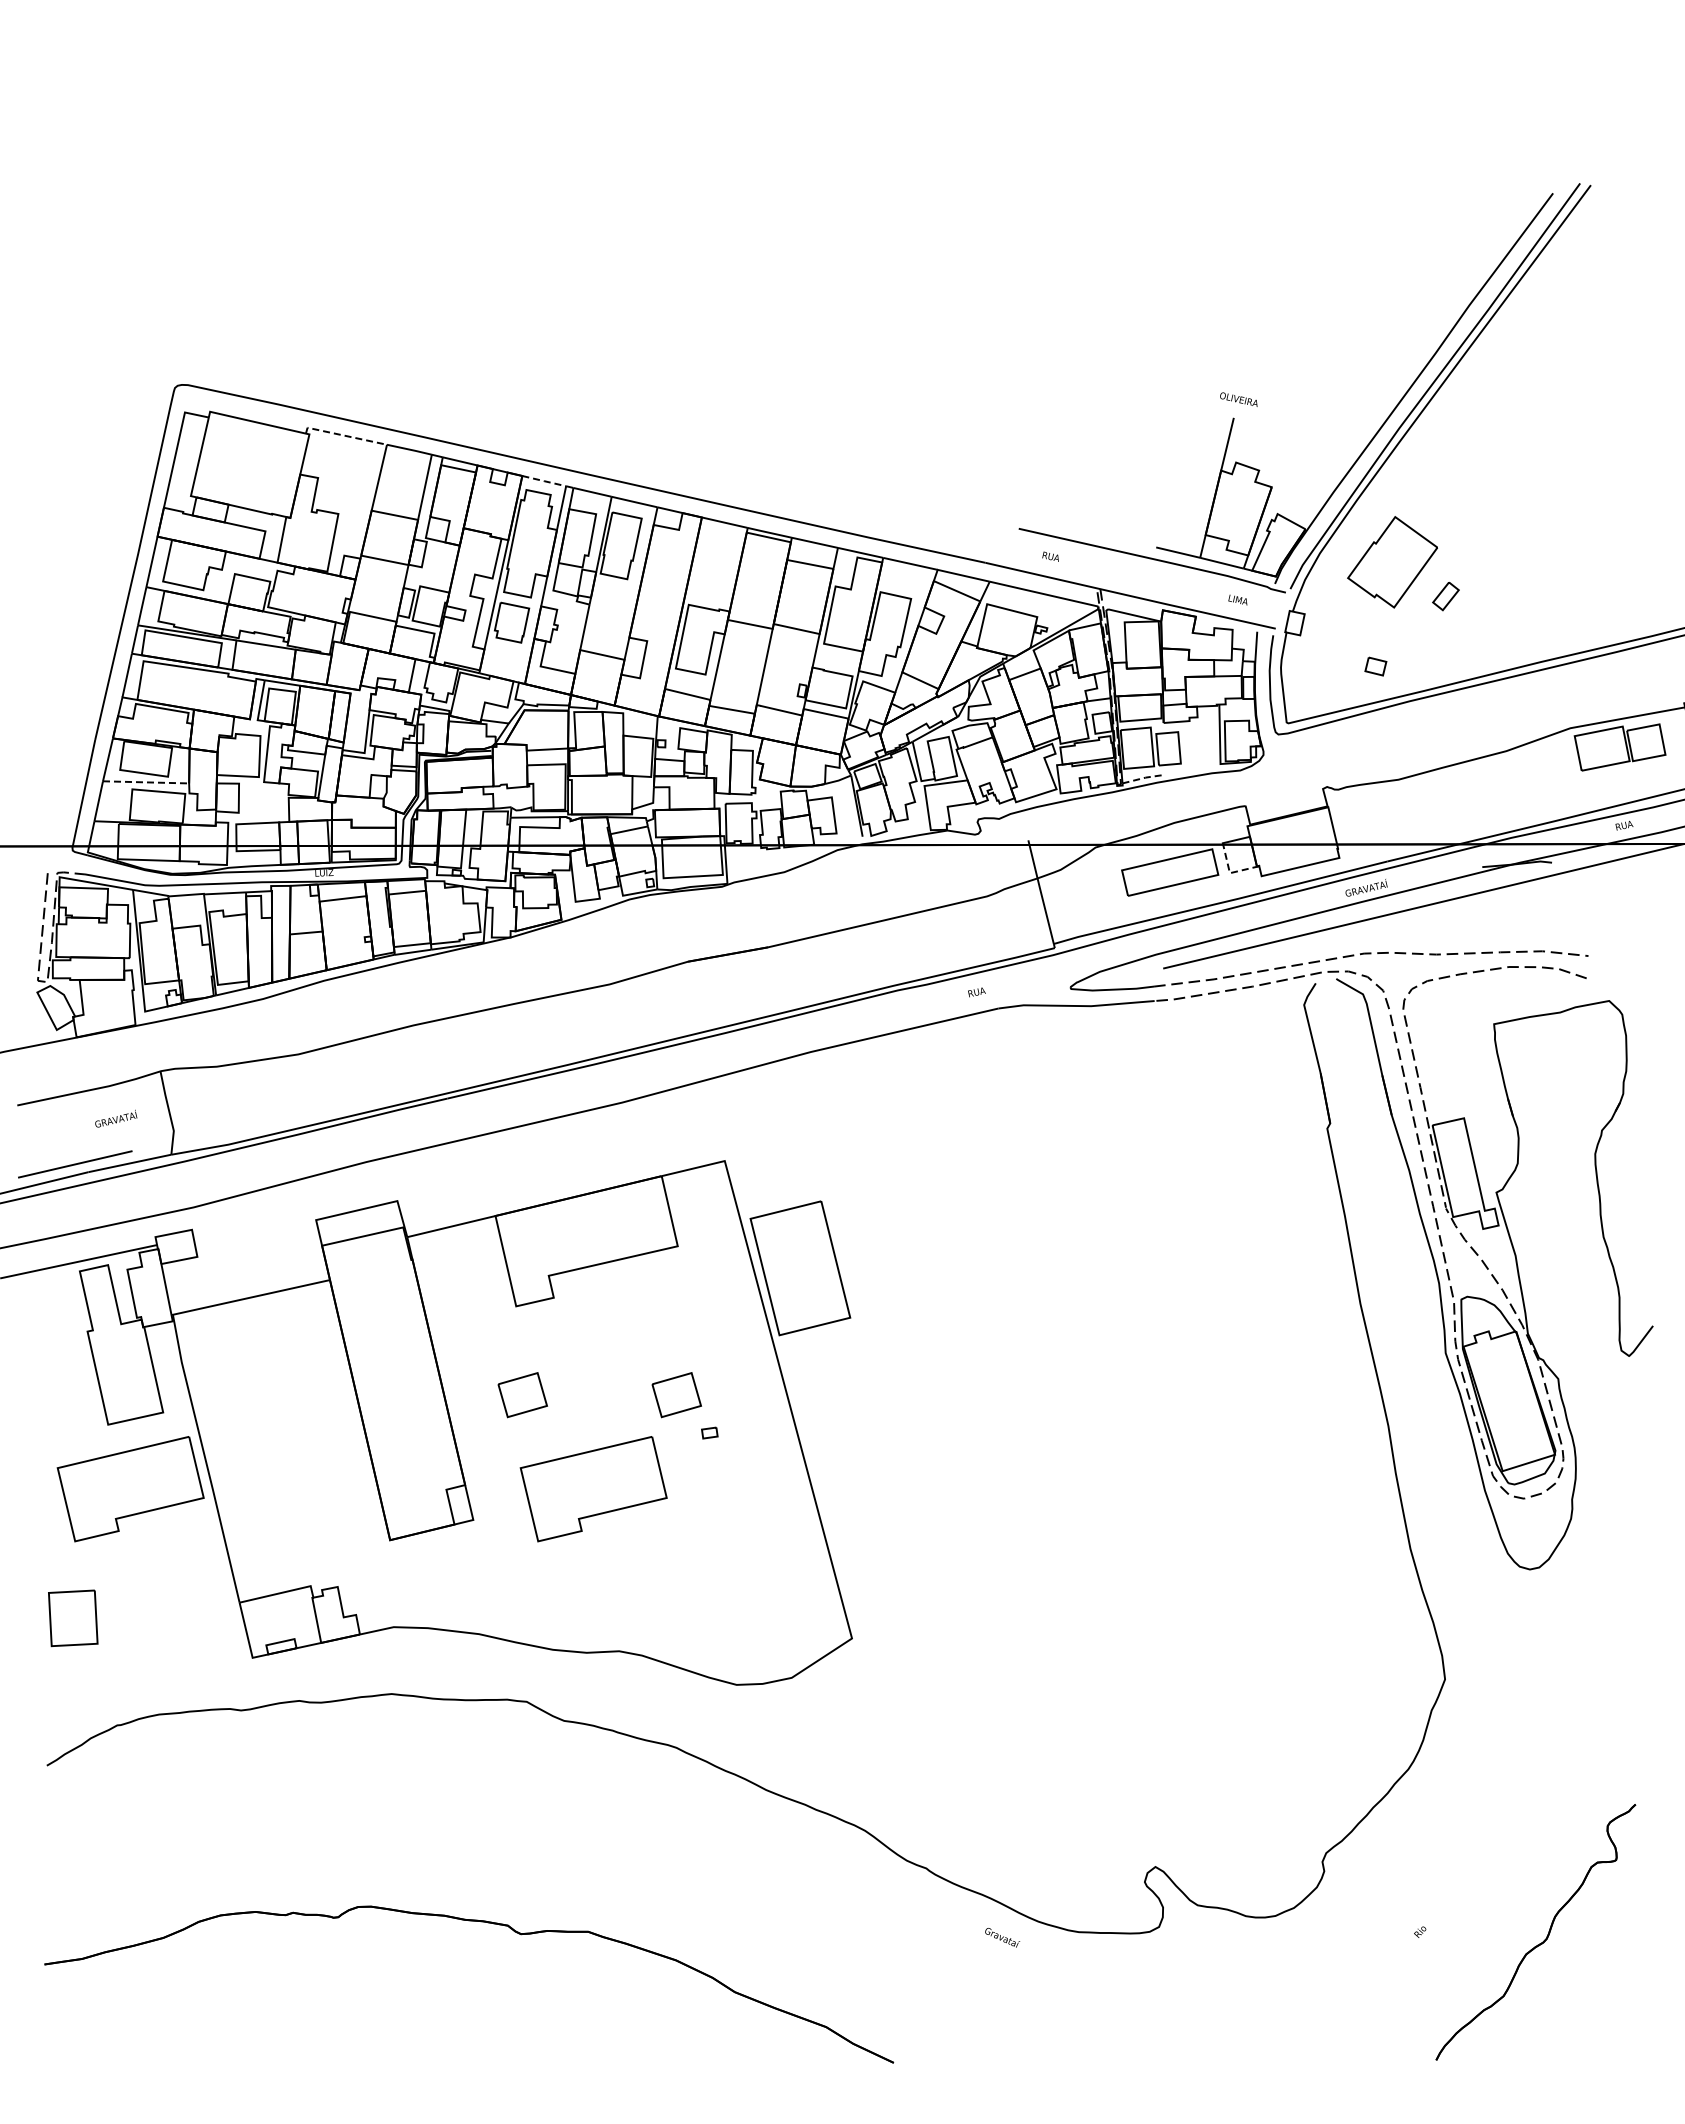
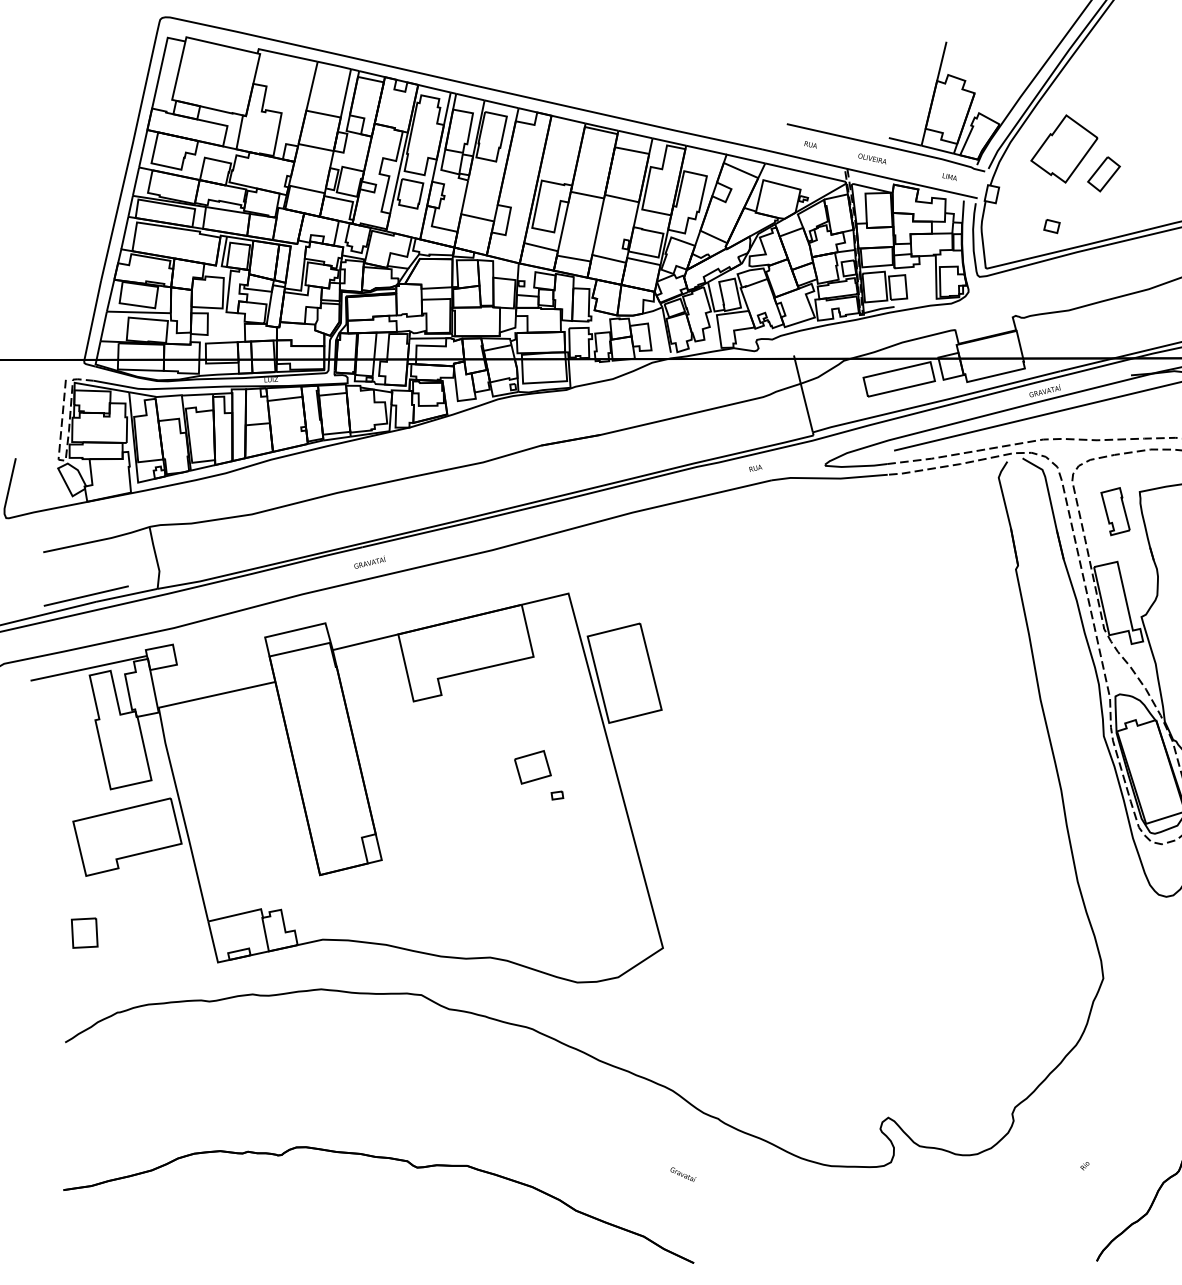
text: (1238, 399) -> (872, 158), moved
line: (343, 435) -> (285, 54), dashed -> solid
line: (544, 481) -> (434, 89), dashed -> solid
part: (1445, 596) -> (1103, 174), size x1.67
line: (1143, 778) -> (879, 309), dashed -> solid
line: (146, 782) -> (139, 312), dashed -> solid
line: (1229, 873) -> (943, 380), dashed -> solid
part: (1461, 1050) -> (1115, 511), added
text: (116, 1118) -> (370, 561), moved
part: (522, 1395) -> (418, 767), removed
part: (593, 1489) -> (471, 837), removed
part: (72, 1618) -> (84, 933), size x0.71
text: (1002, 1937) -> (683, 1174), moved

